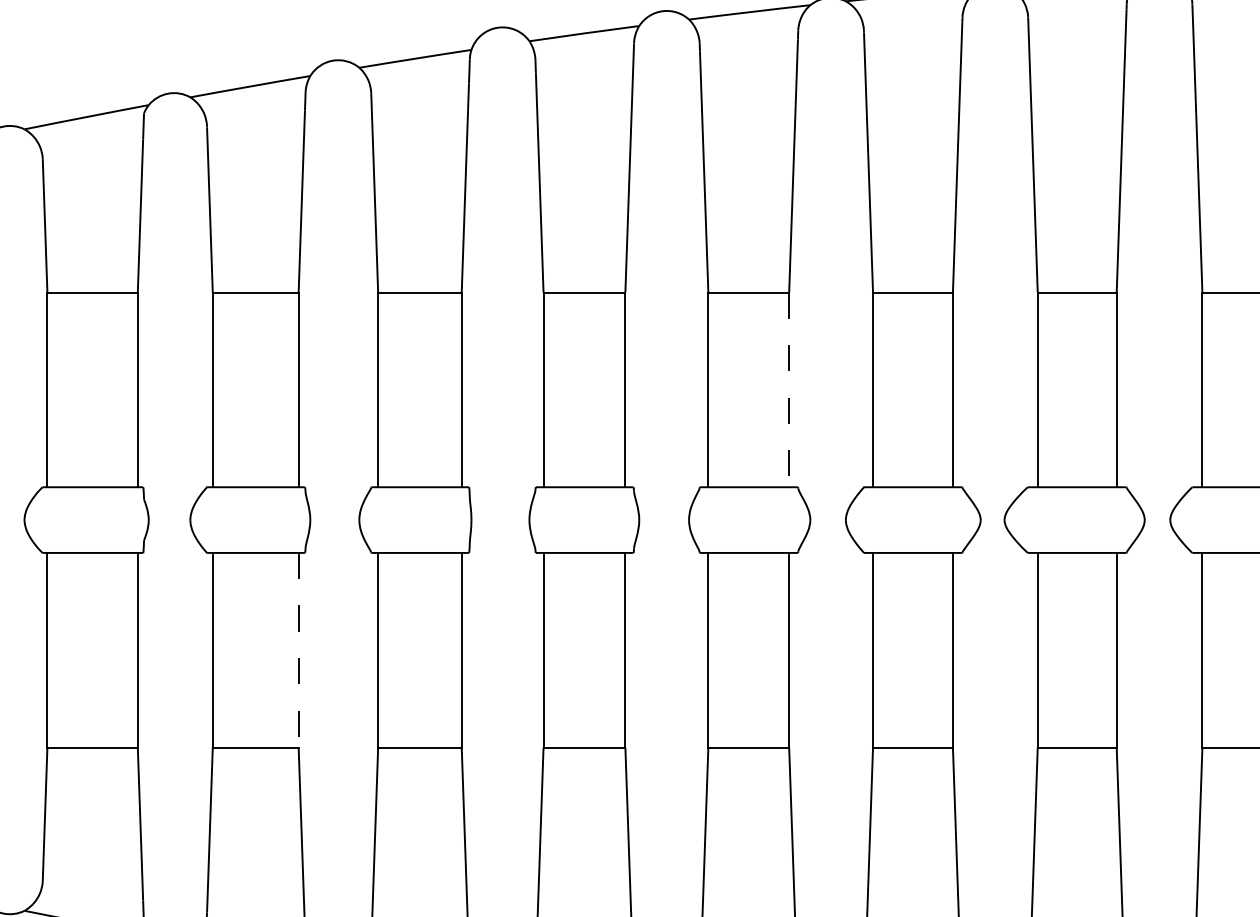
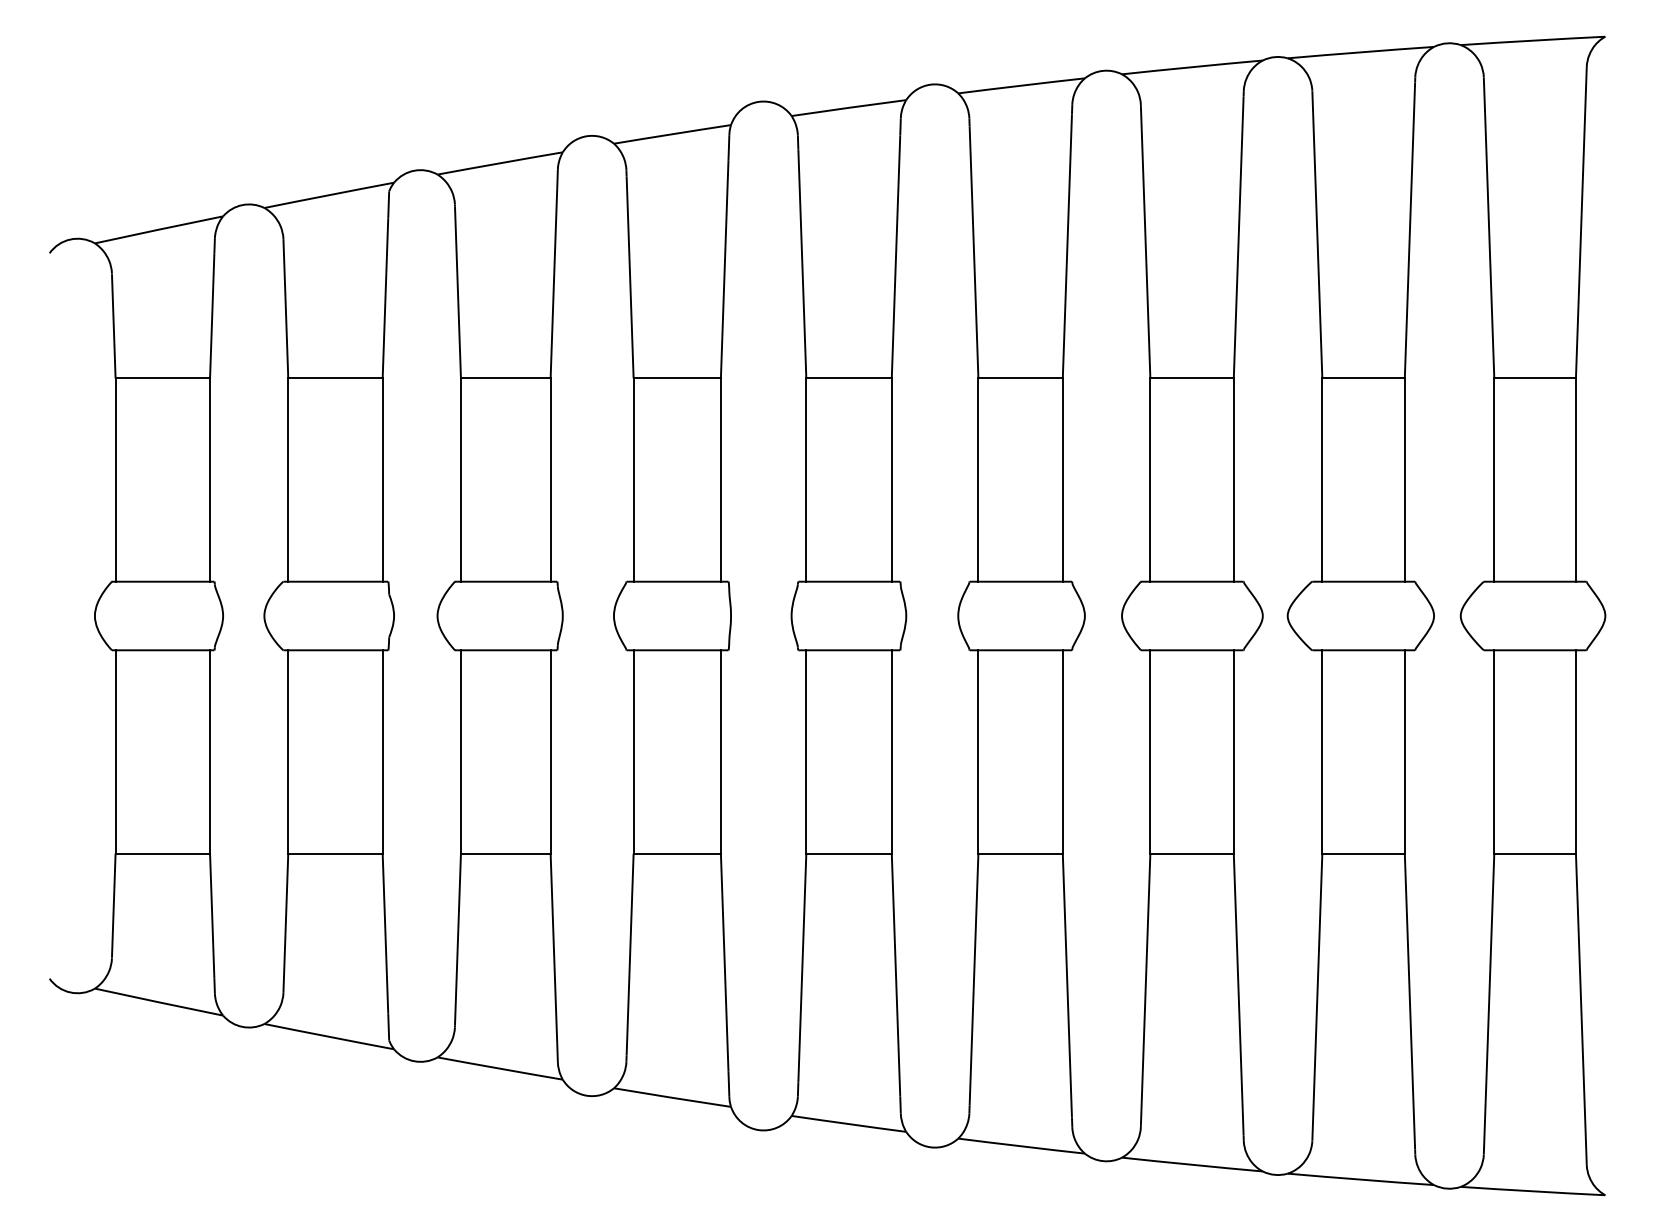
line: (788, 390) -> (1062, 480), dashed -> solid
line: (298, 649) -> (550, 751), dashed -> solid

